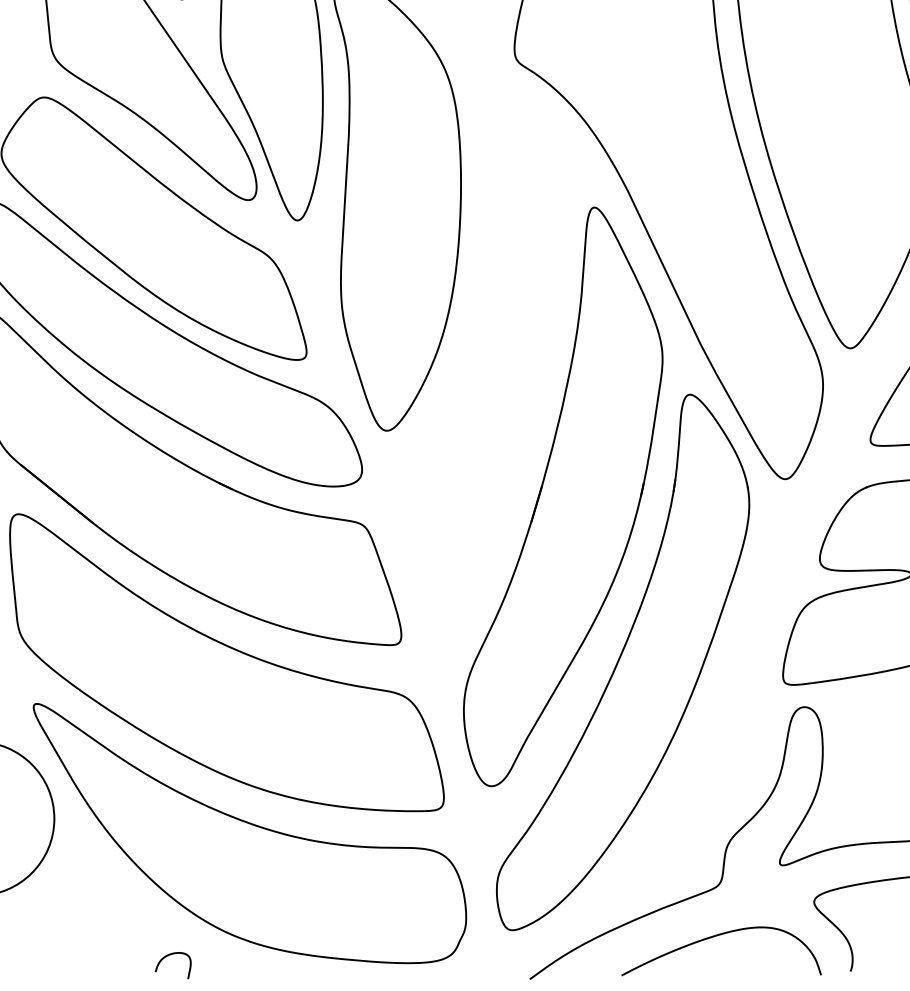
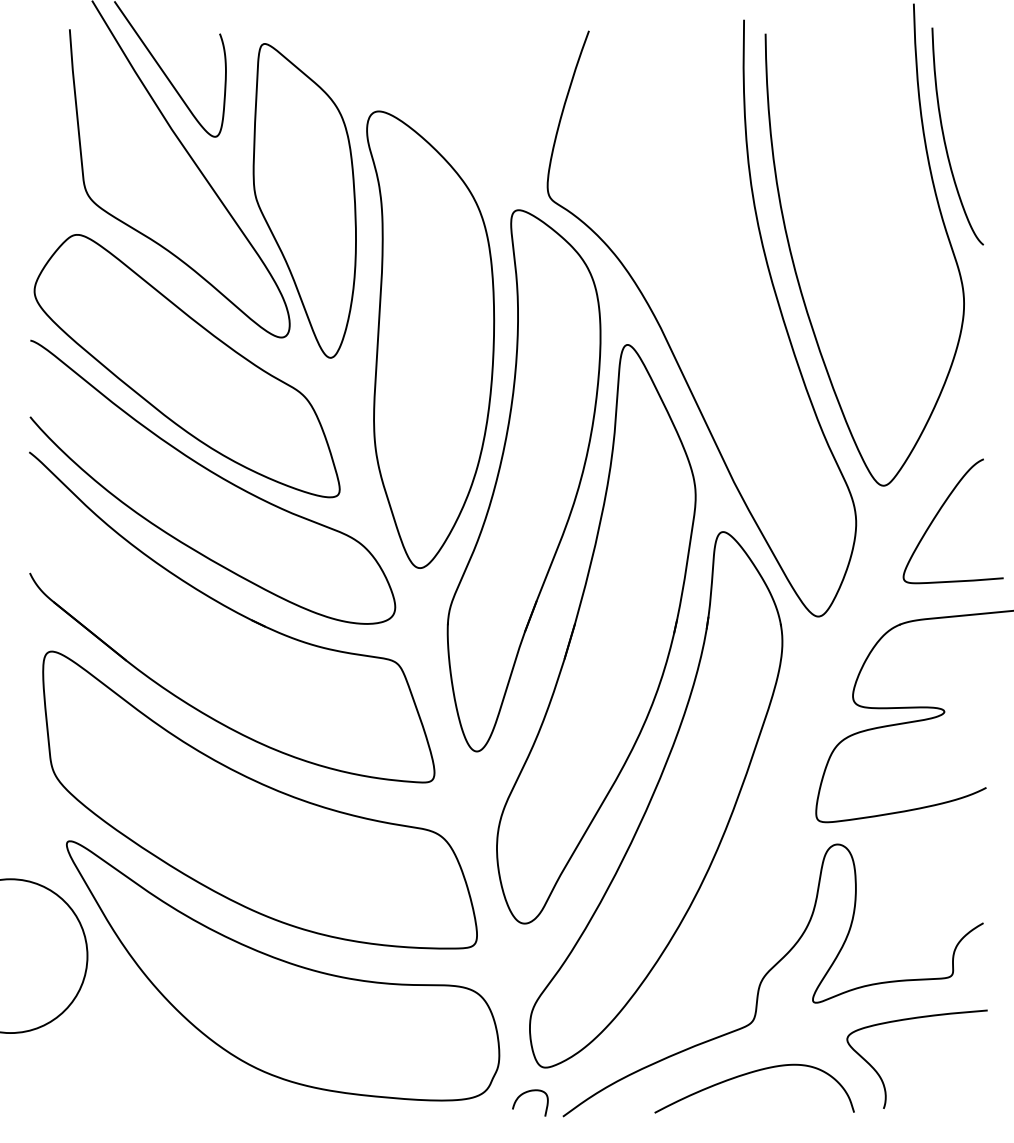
part: (490, 343) -> (523, 480), added
curve: (169, 956) -> (526, 1093), moved

